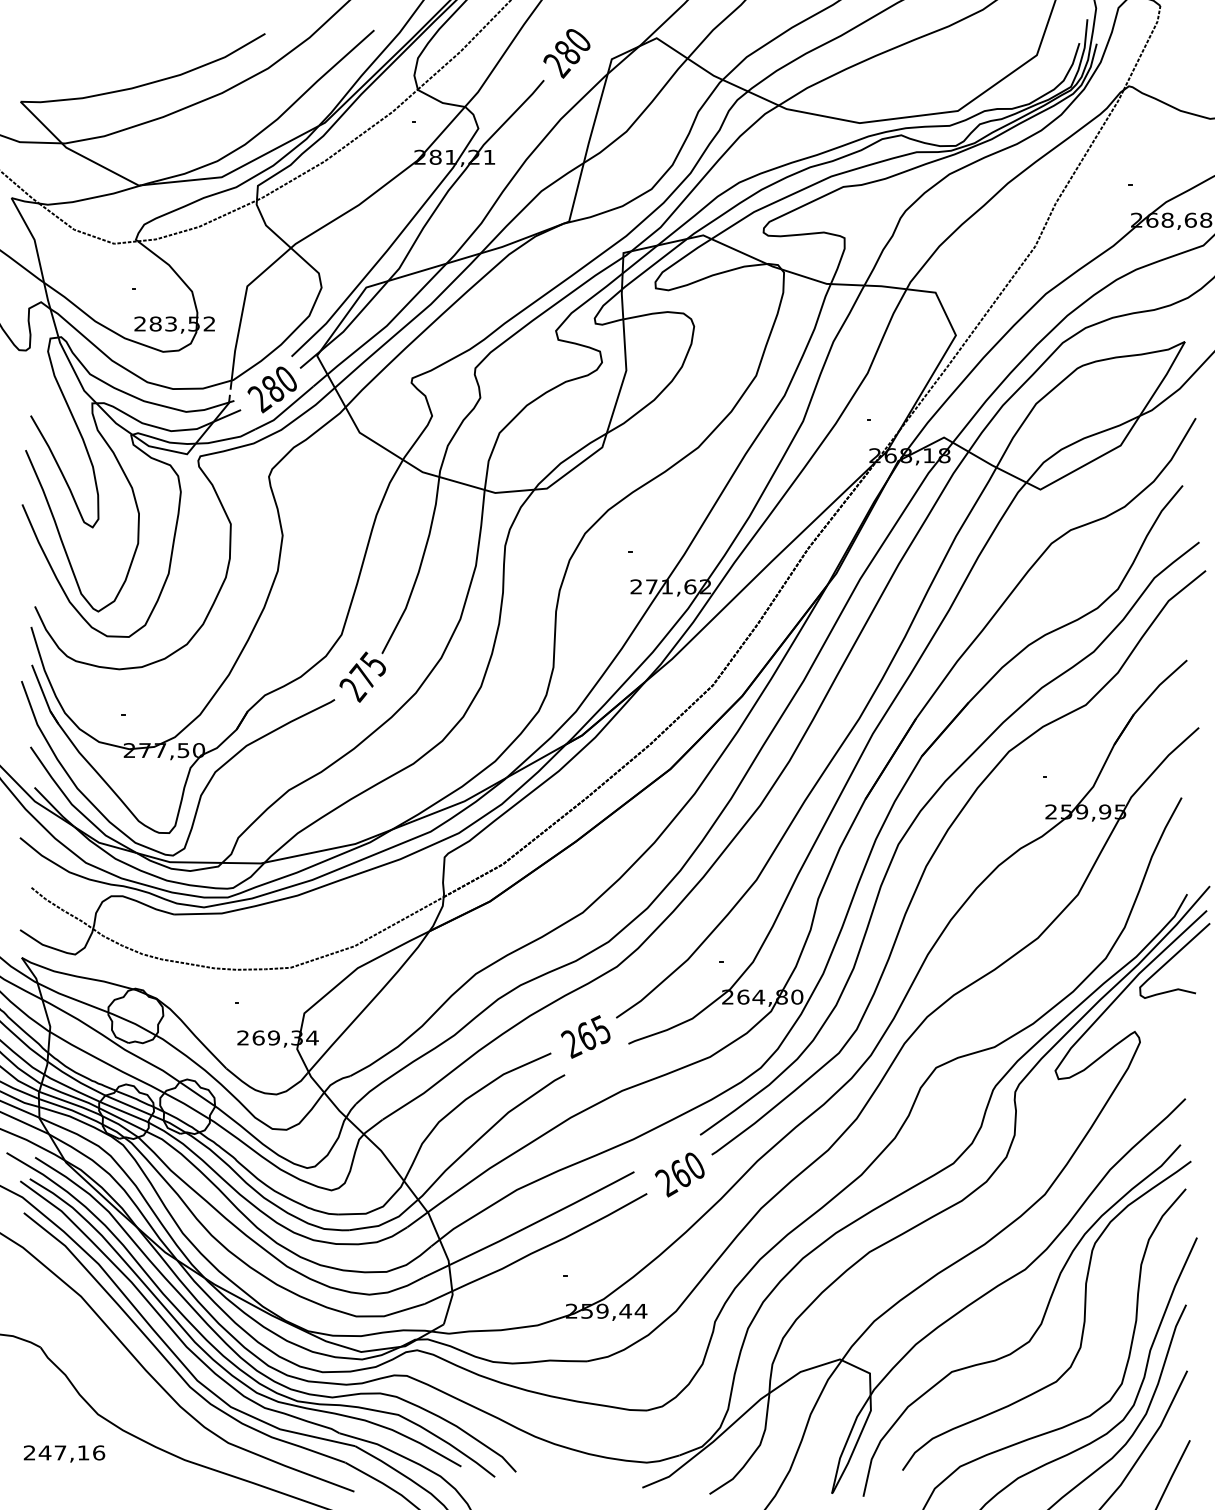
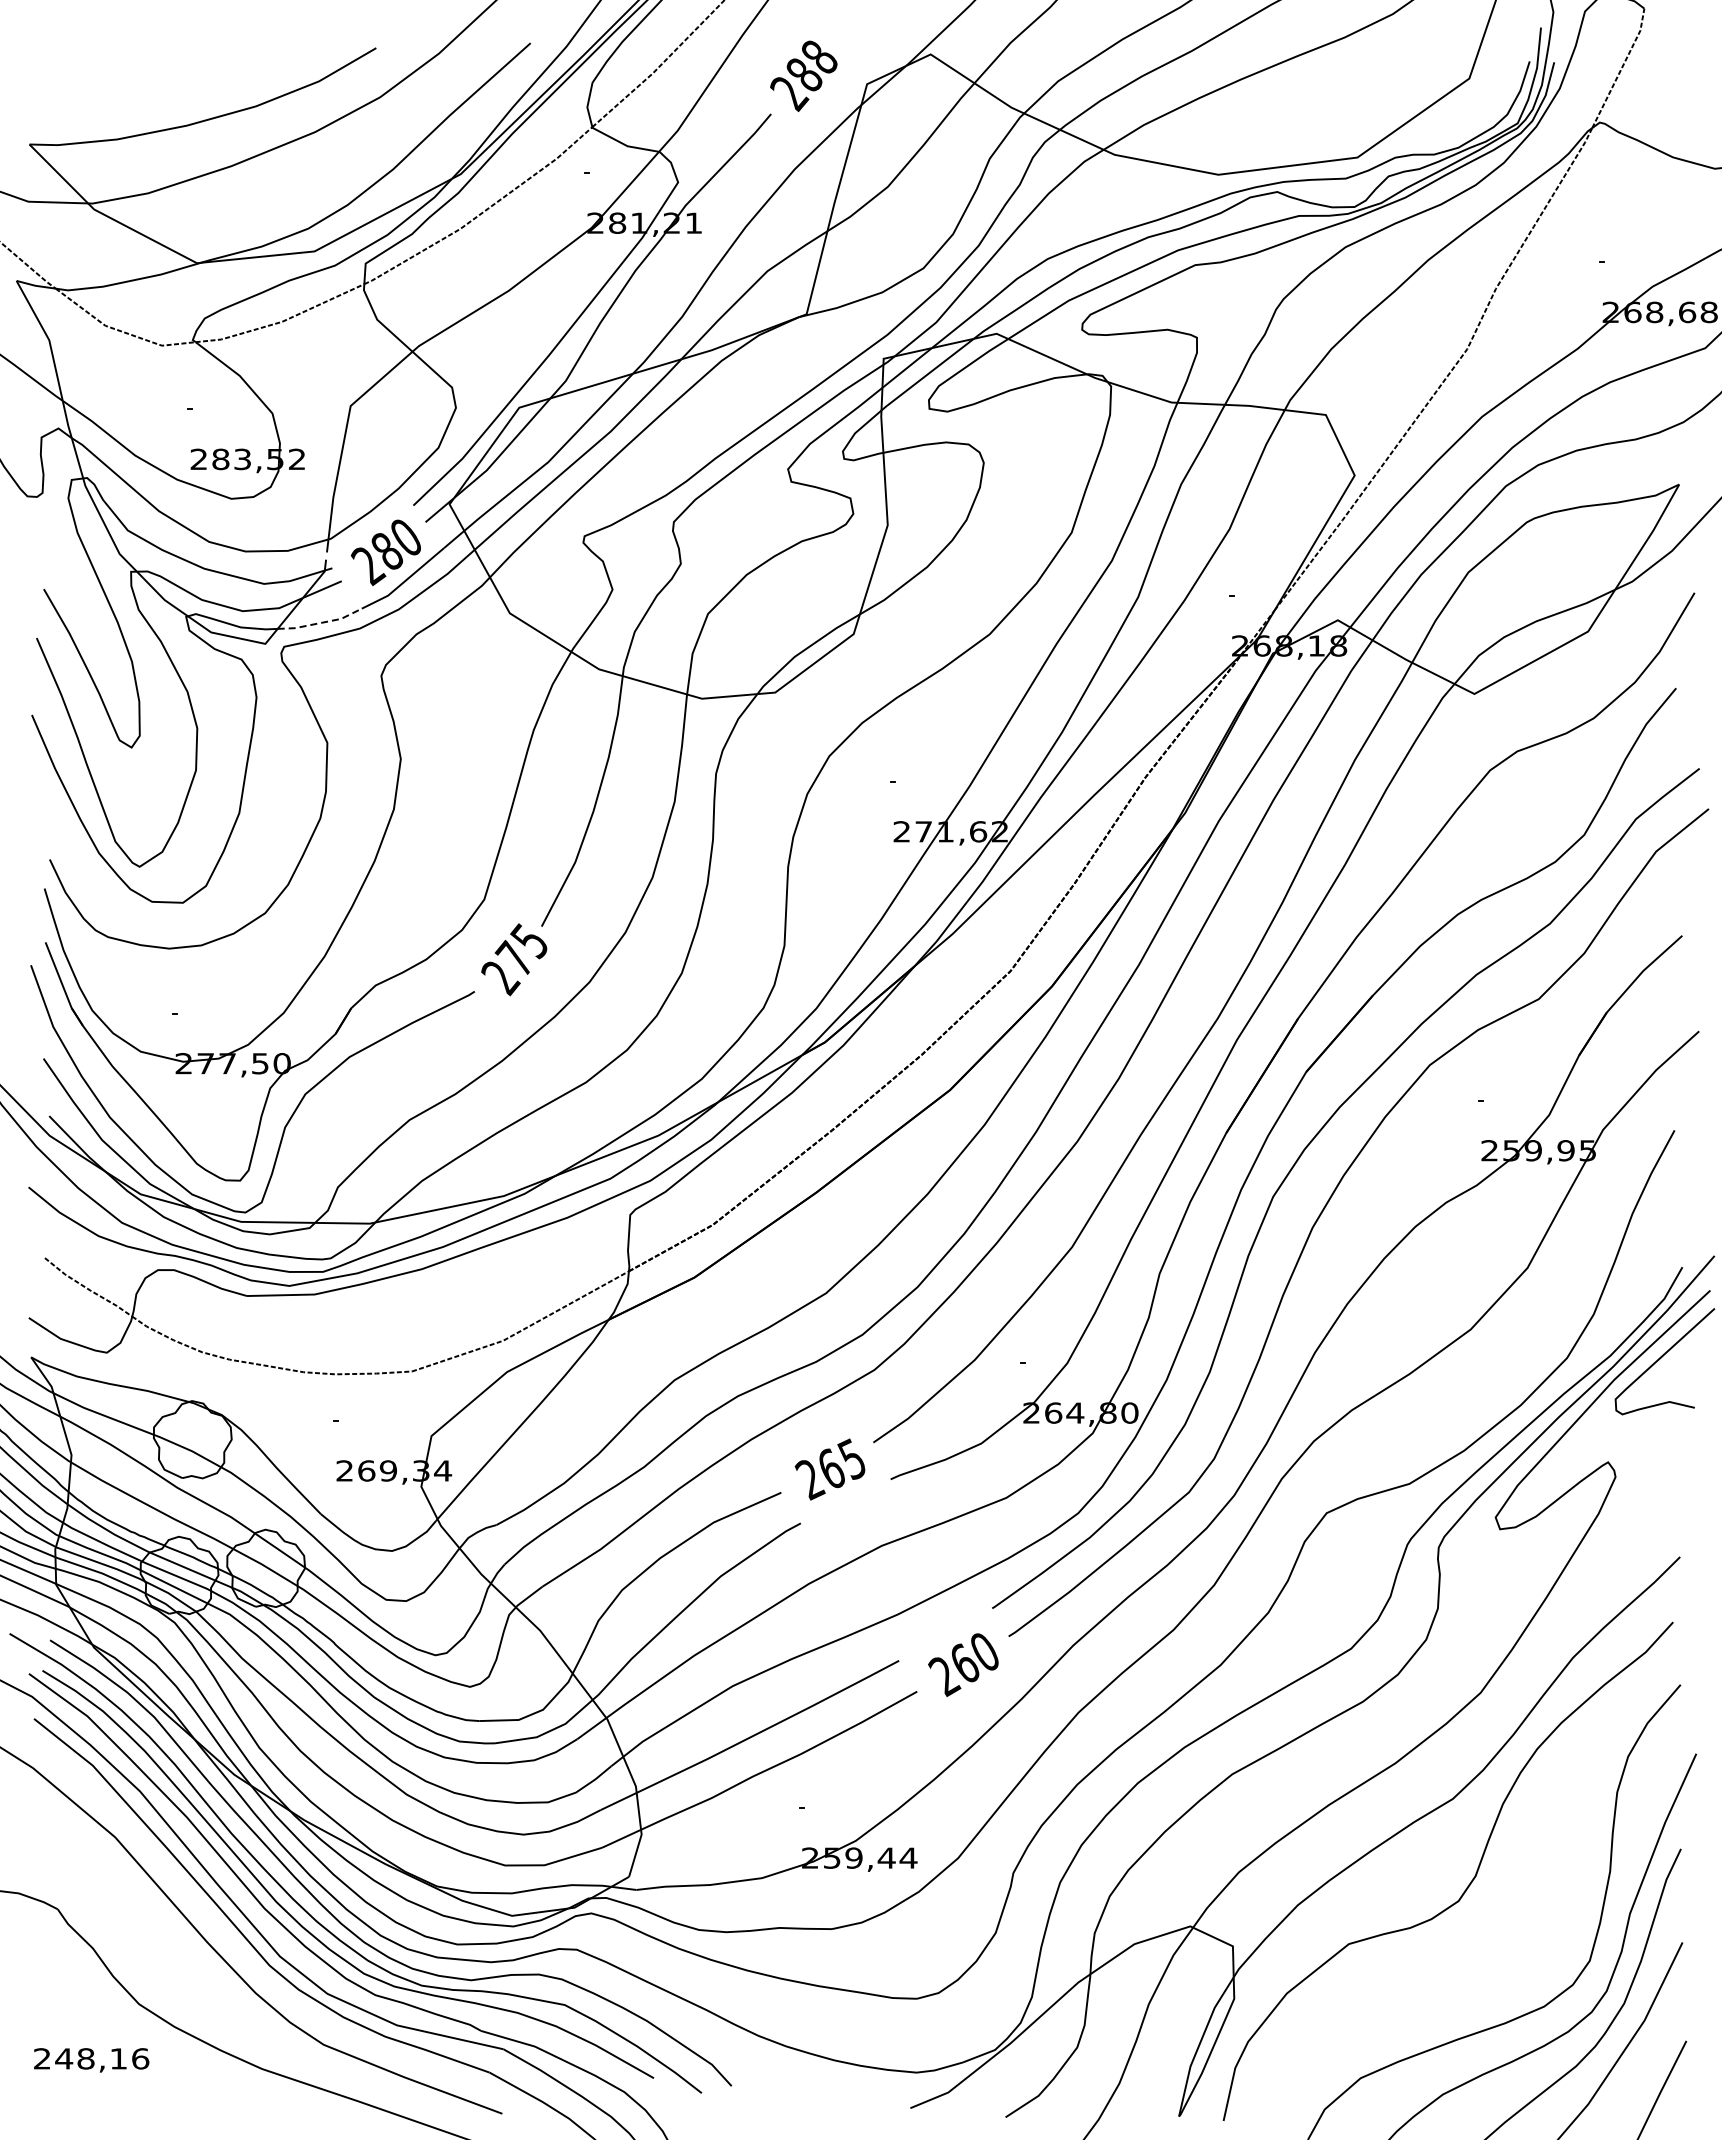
text: (578, 39) -> (819, 56), 280 -> 288
line: (226, 439) -> (321, 622), solid -> dashed
curve: (1083, 1322) -> (1535, 1874), removed
text: (60, 1452) -> (85, 2058), 247,16 -> 248,16

